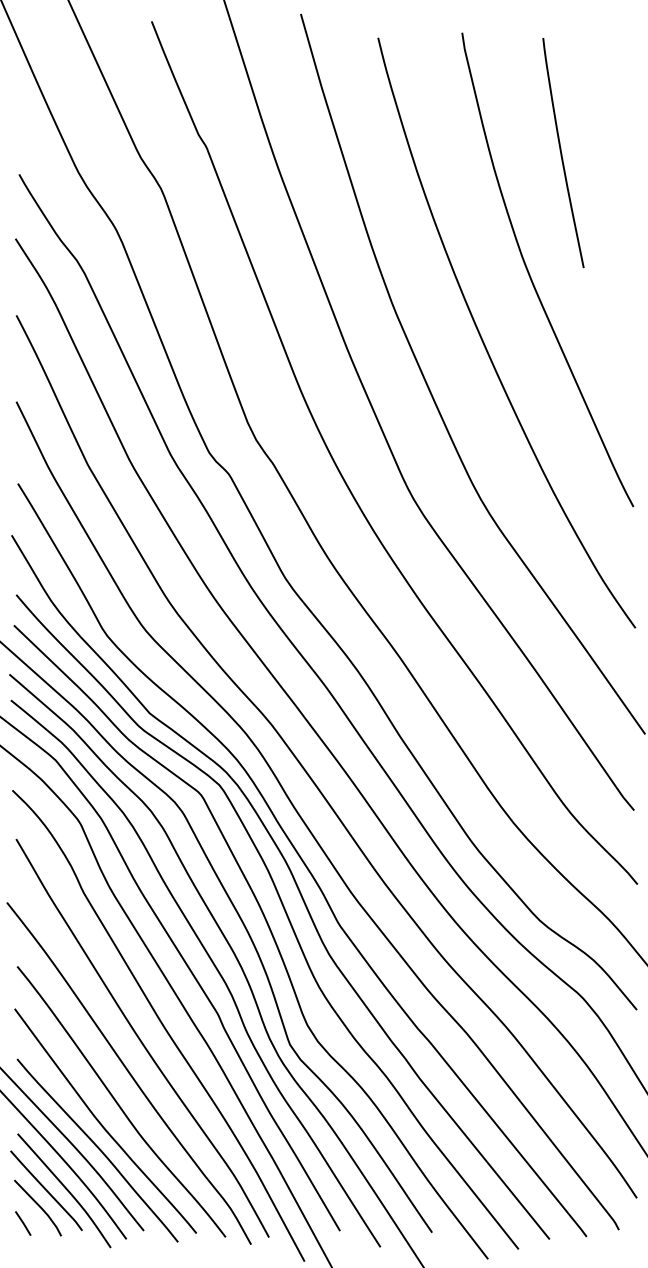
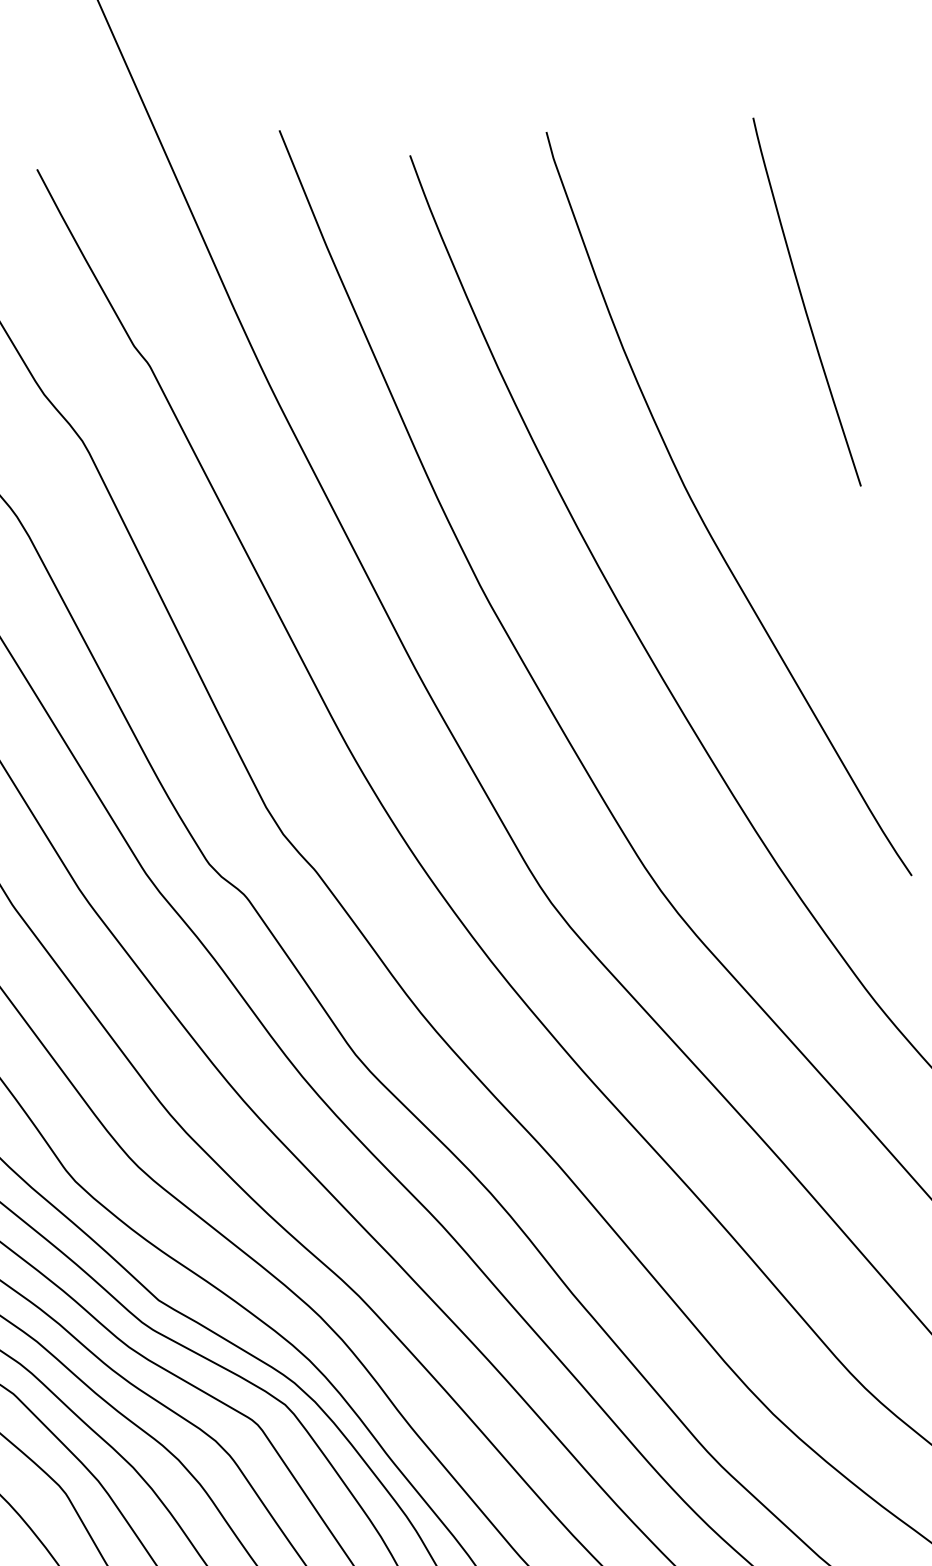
curve: (562, 153) -> (805, 303), moved

